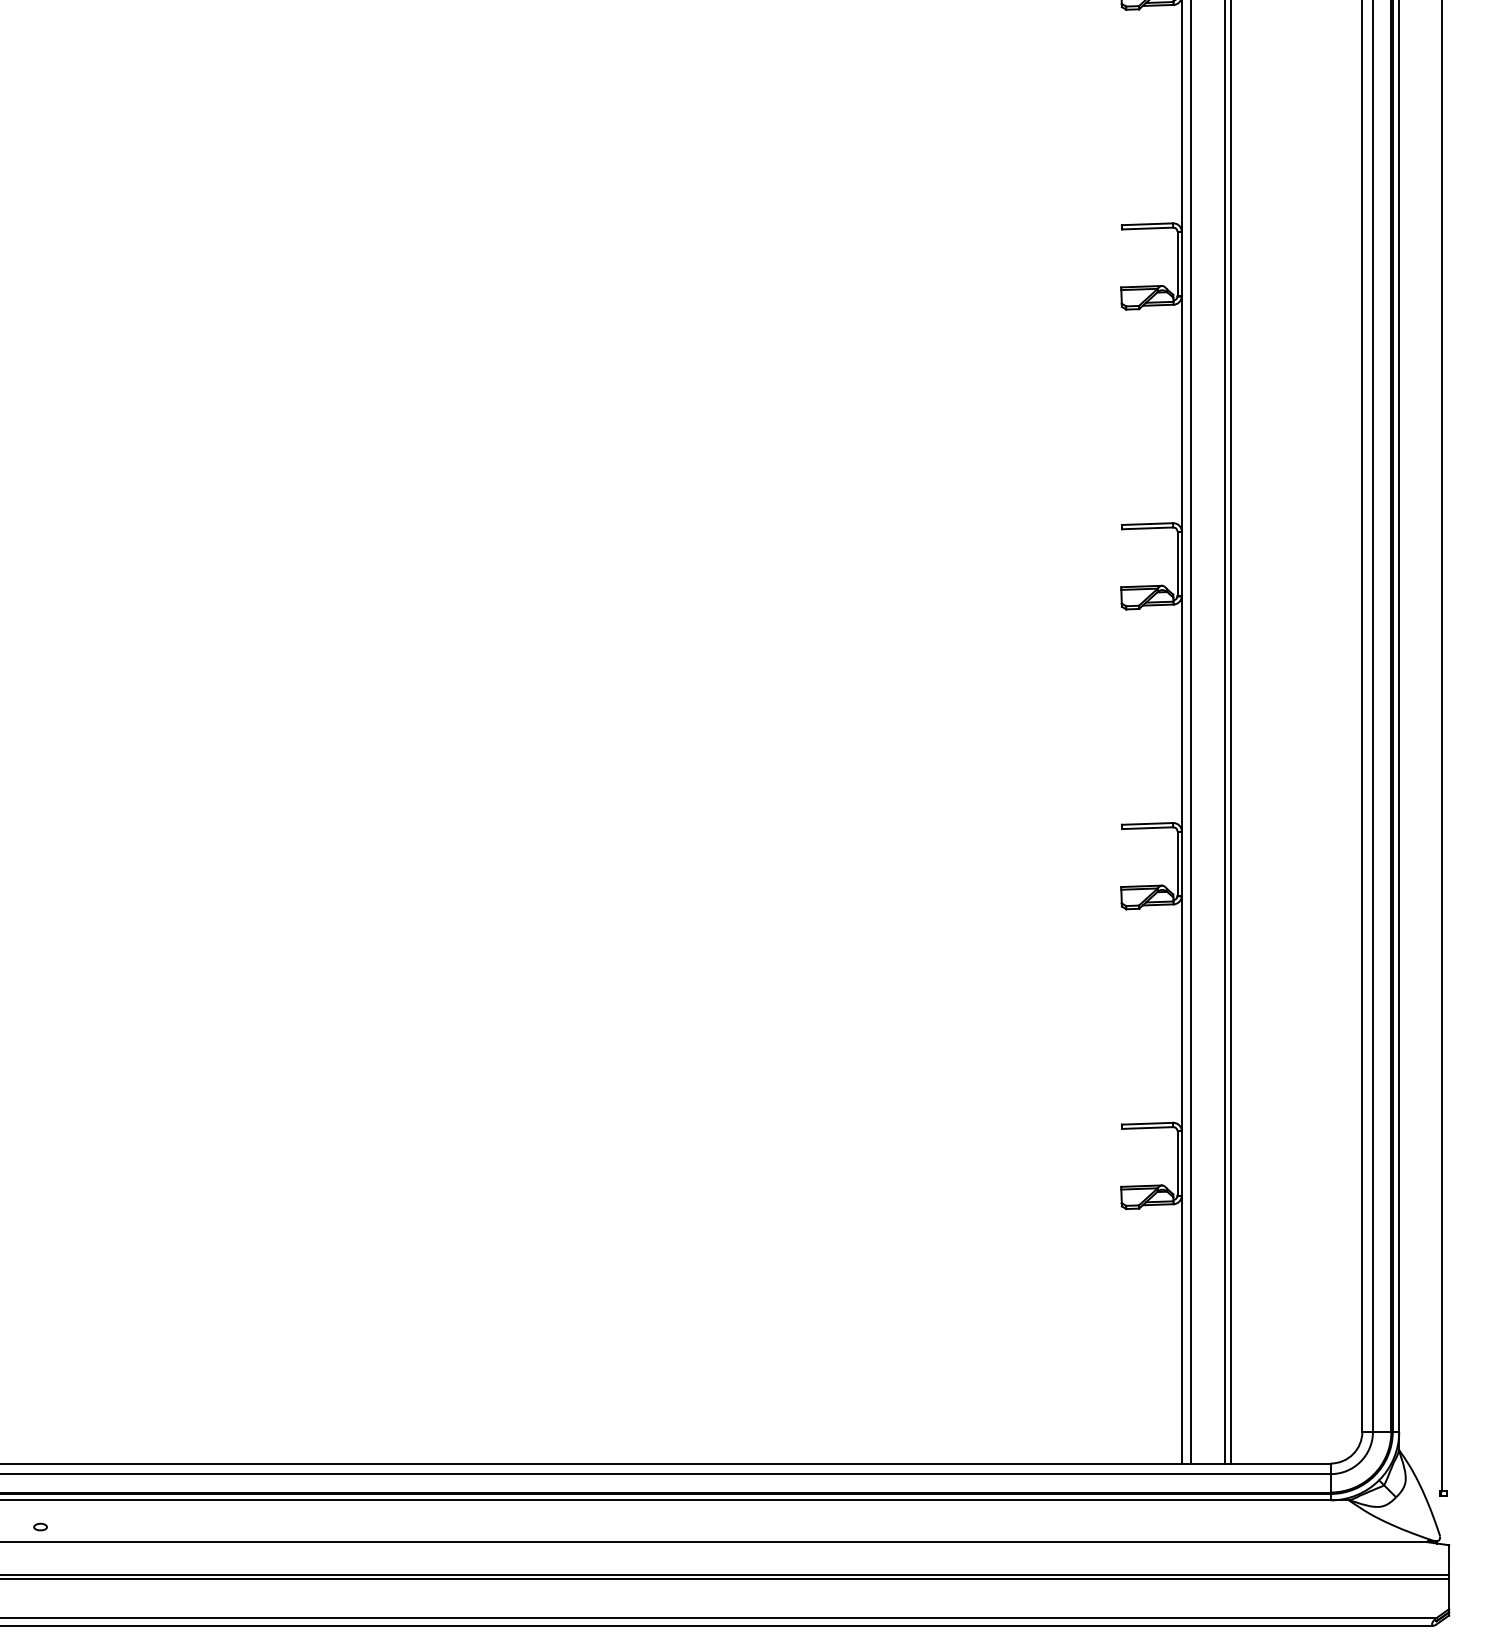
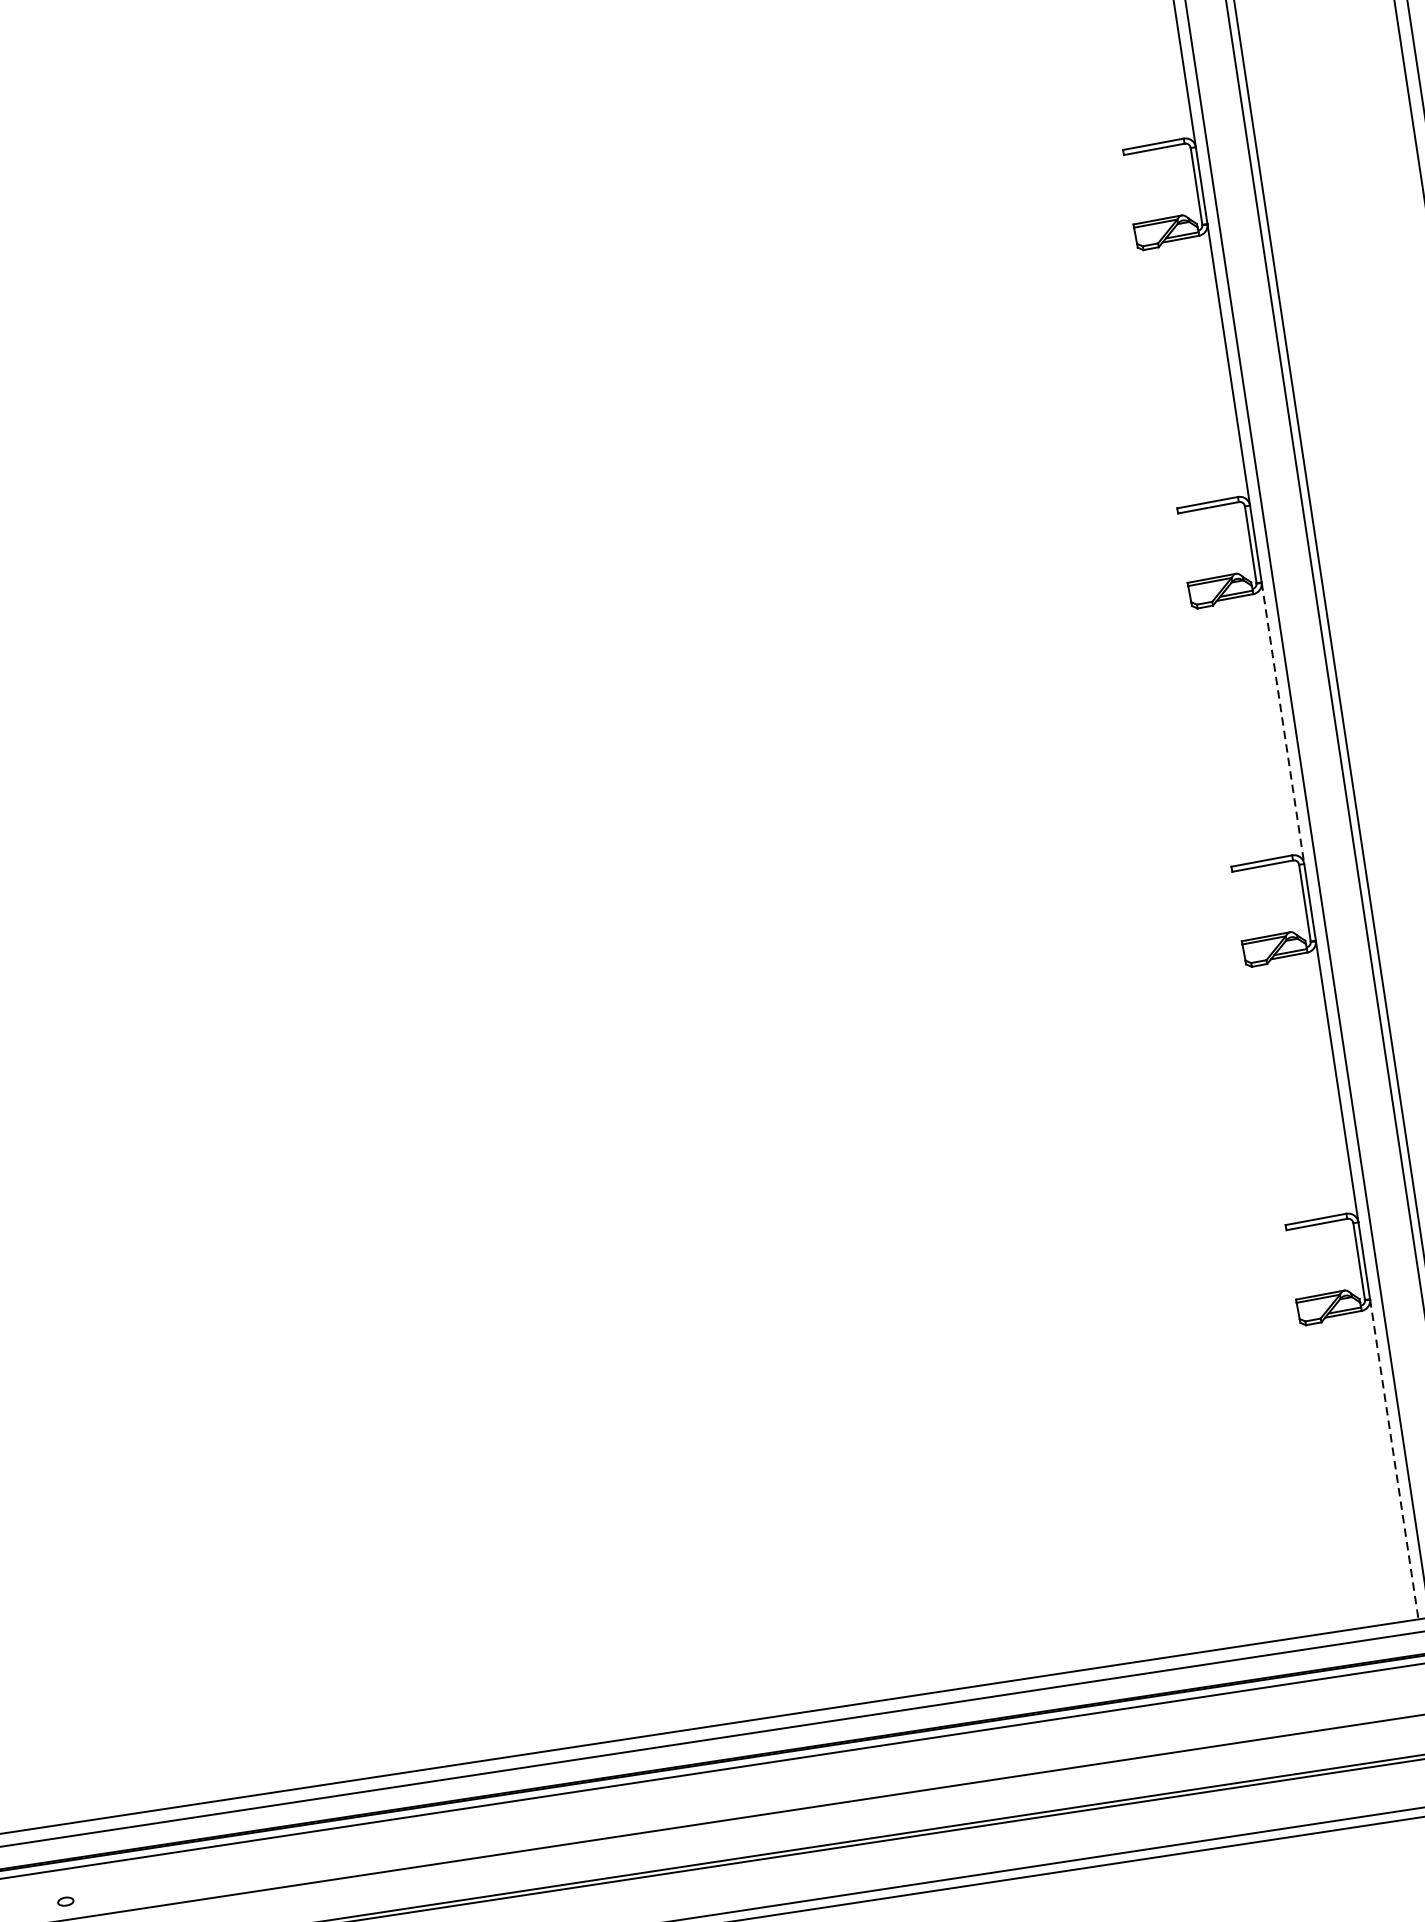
line: (1181, 713) -> (1282, 722), solid -> dashed
line: (1181, 1329) -> (1393, 1459), solid -> dashed

